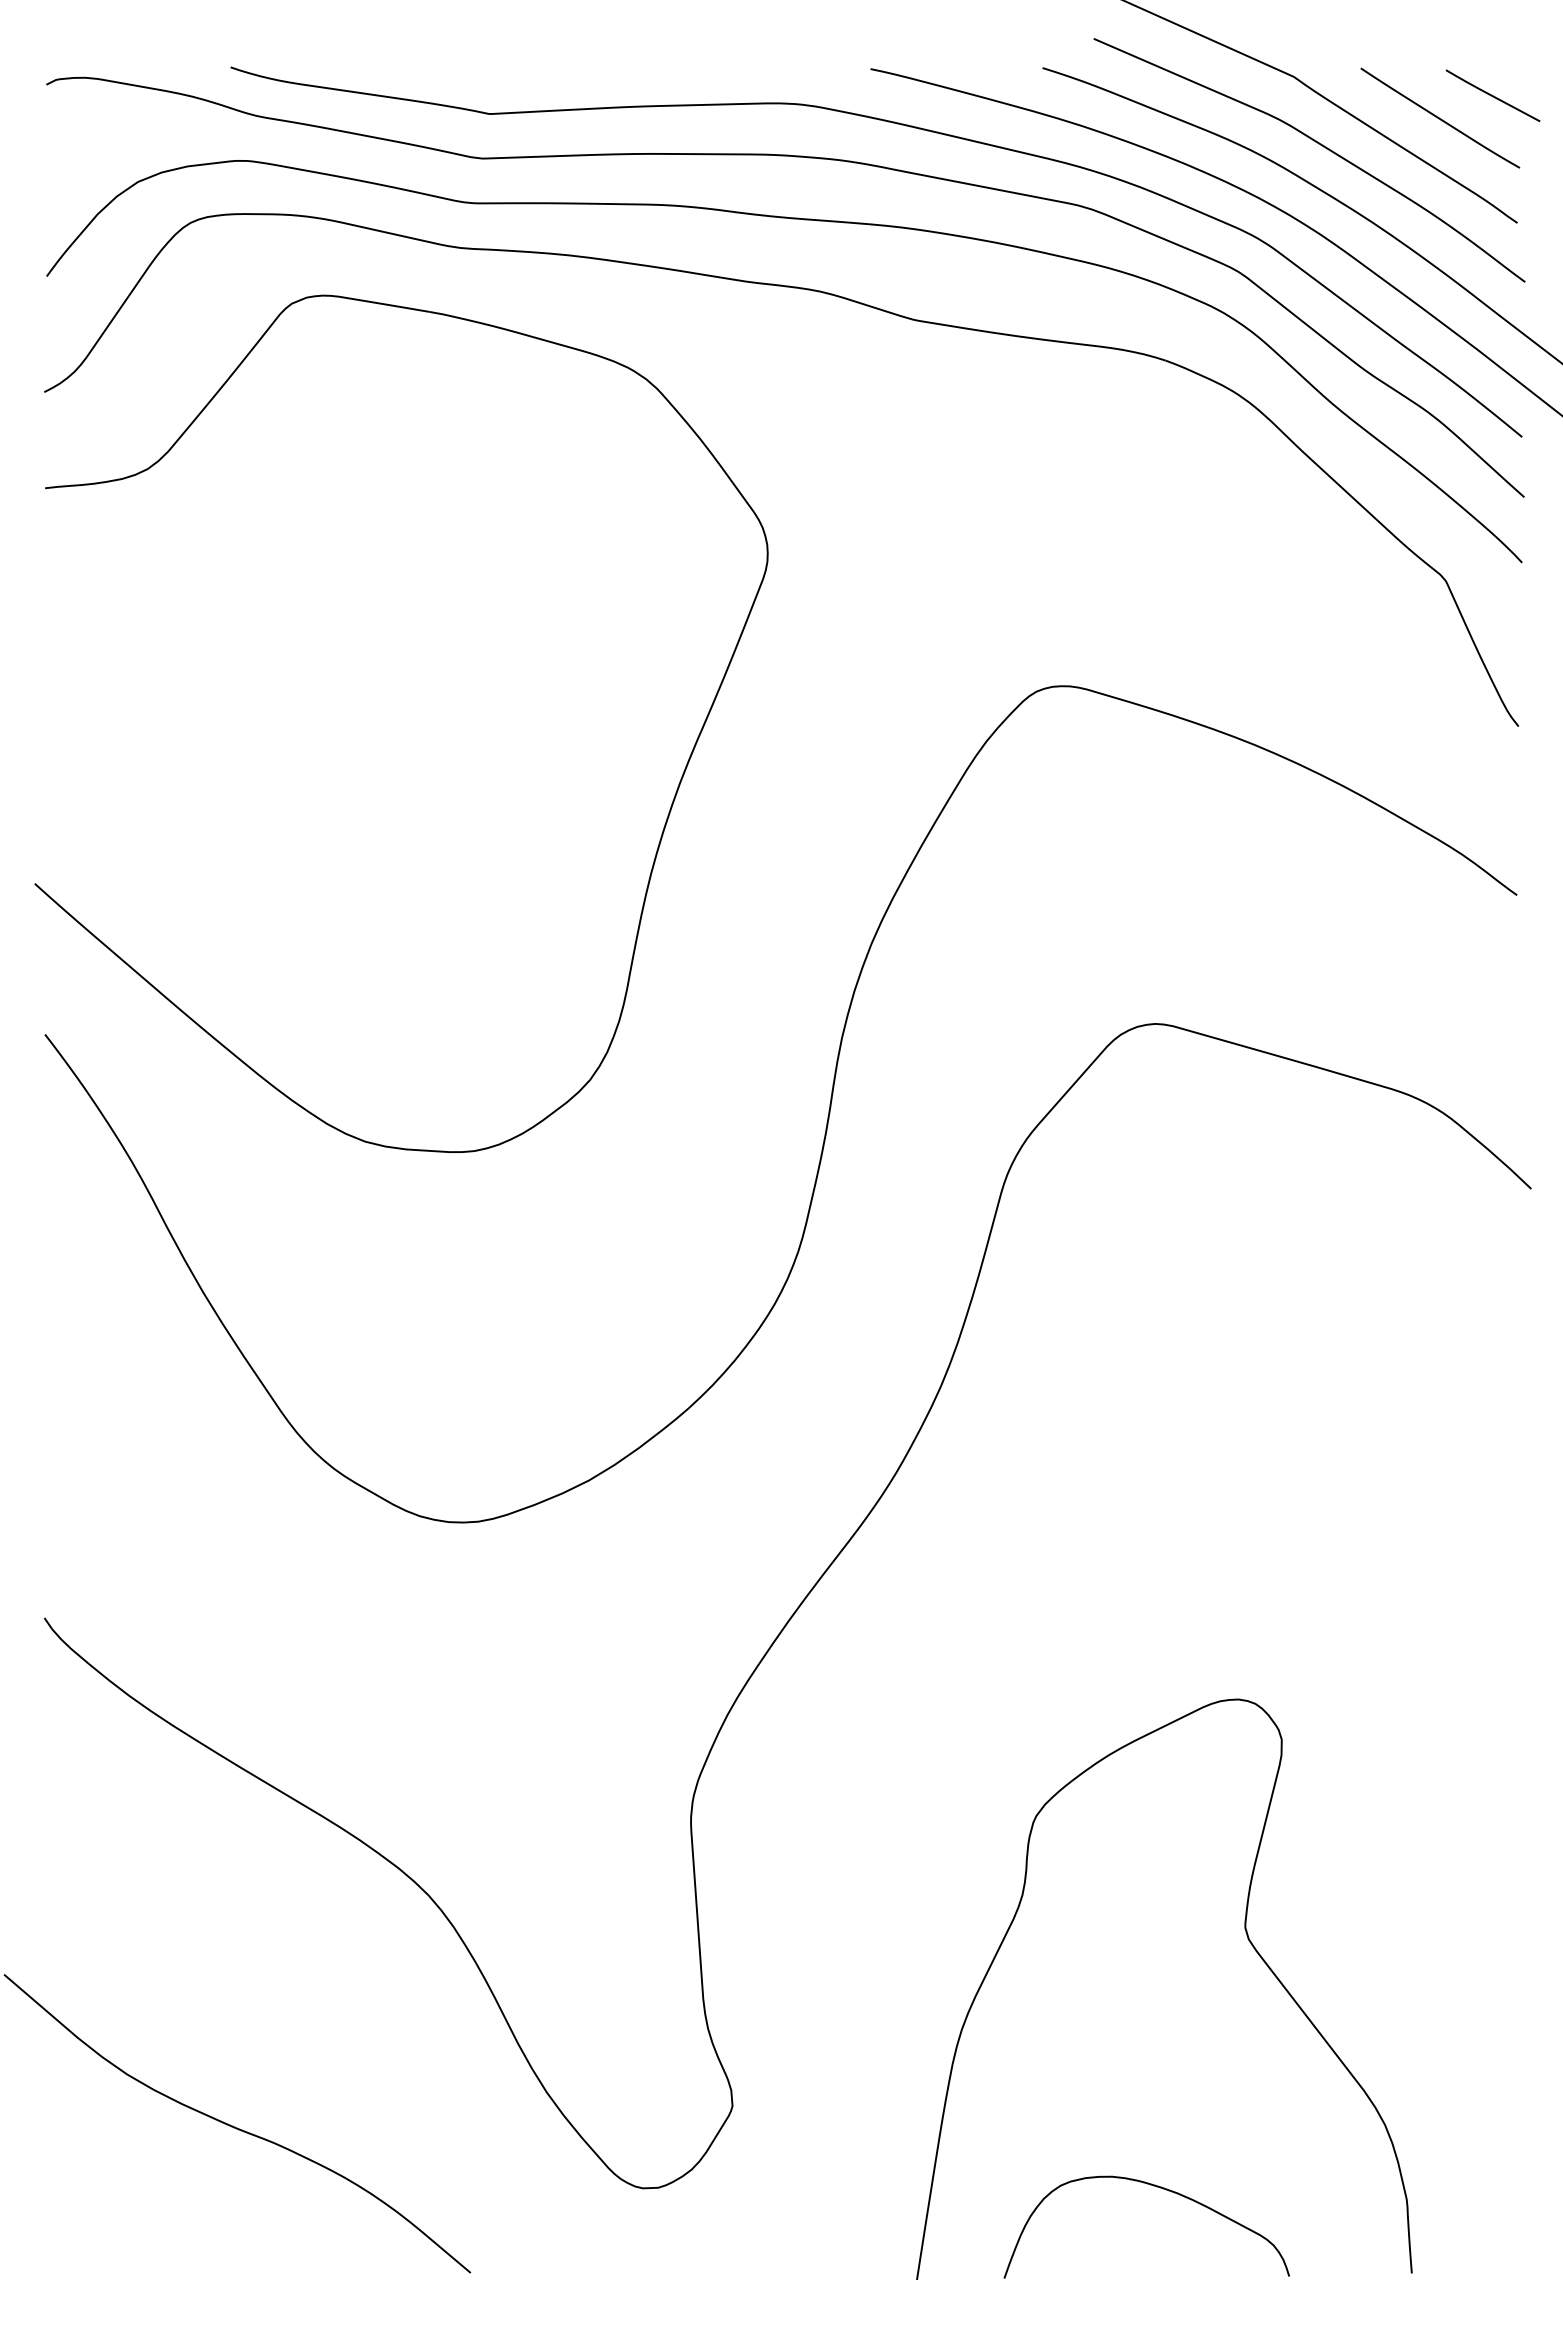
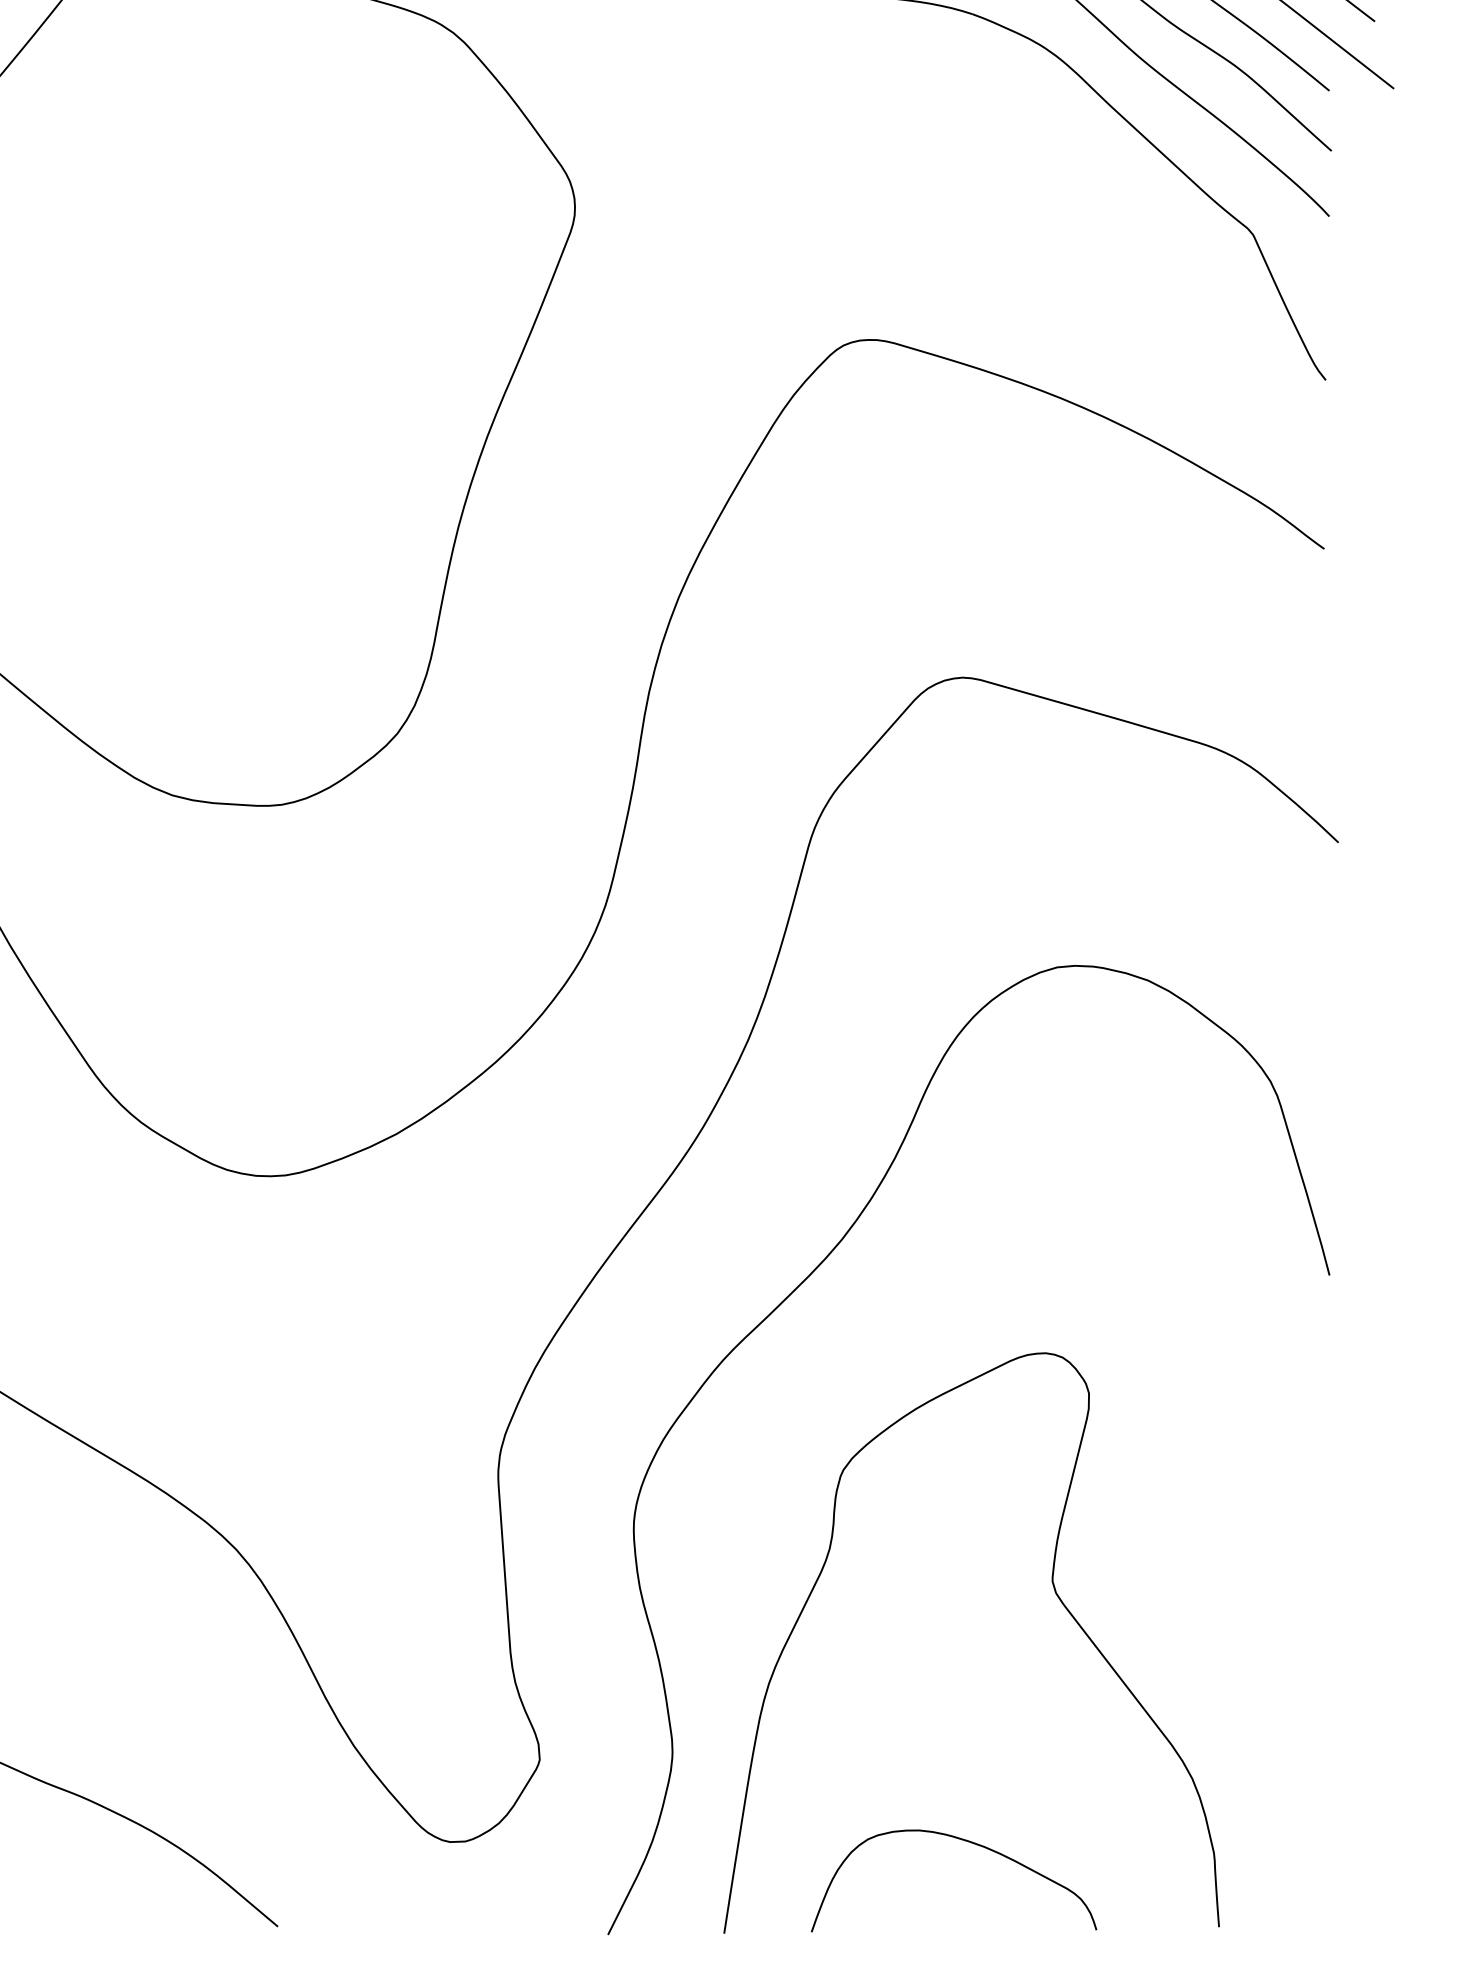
curve: (995, 1629) -> (802, 1283), added

